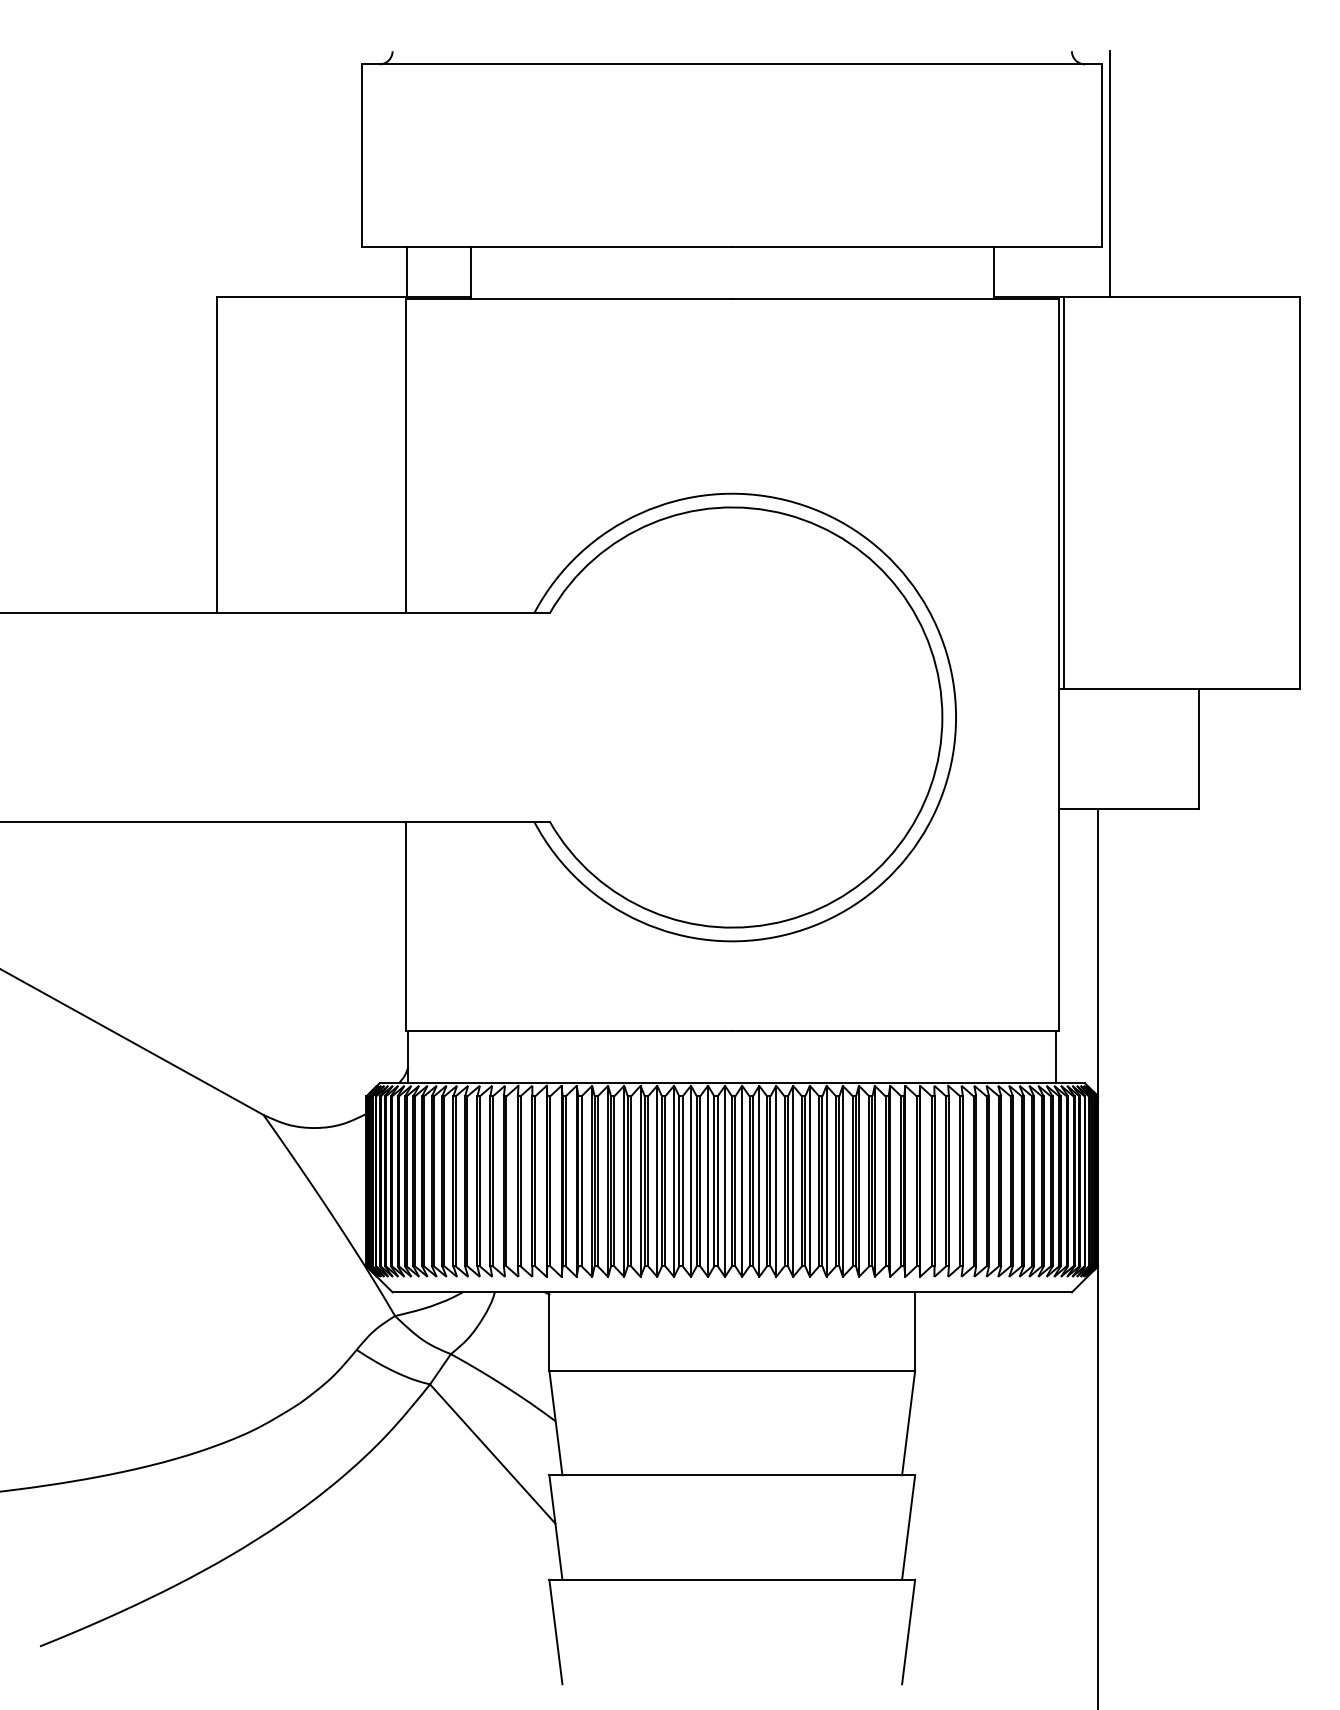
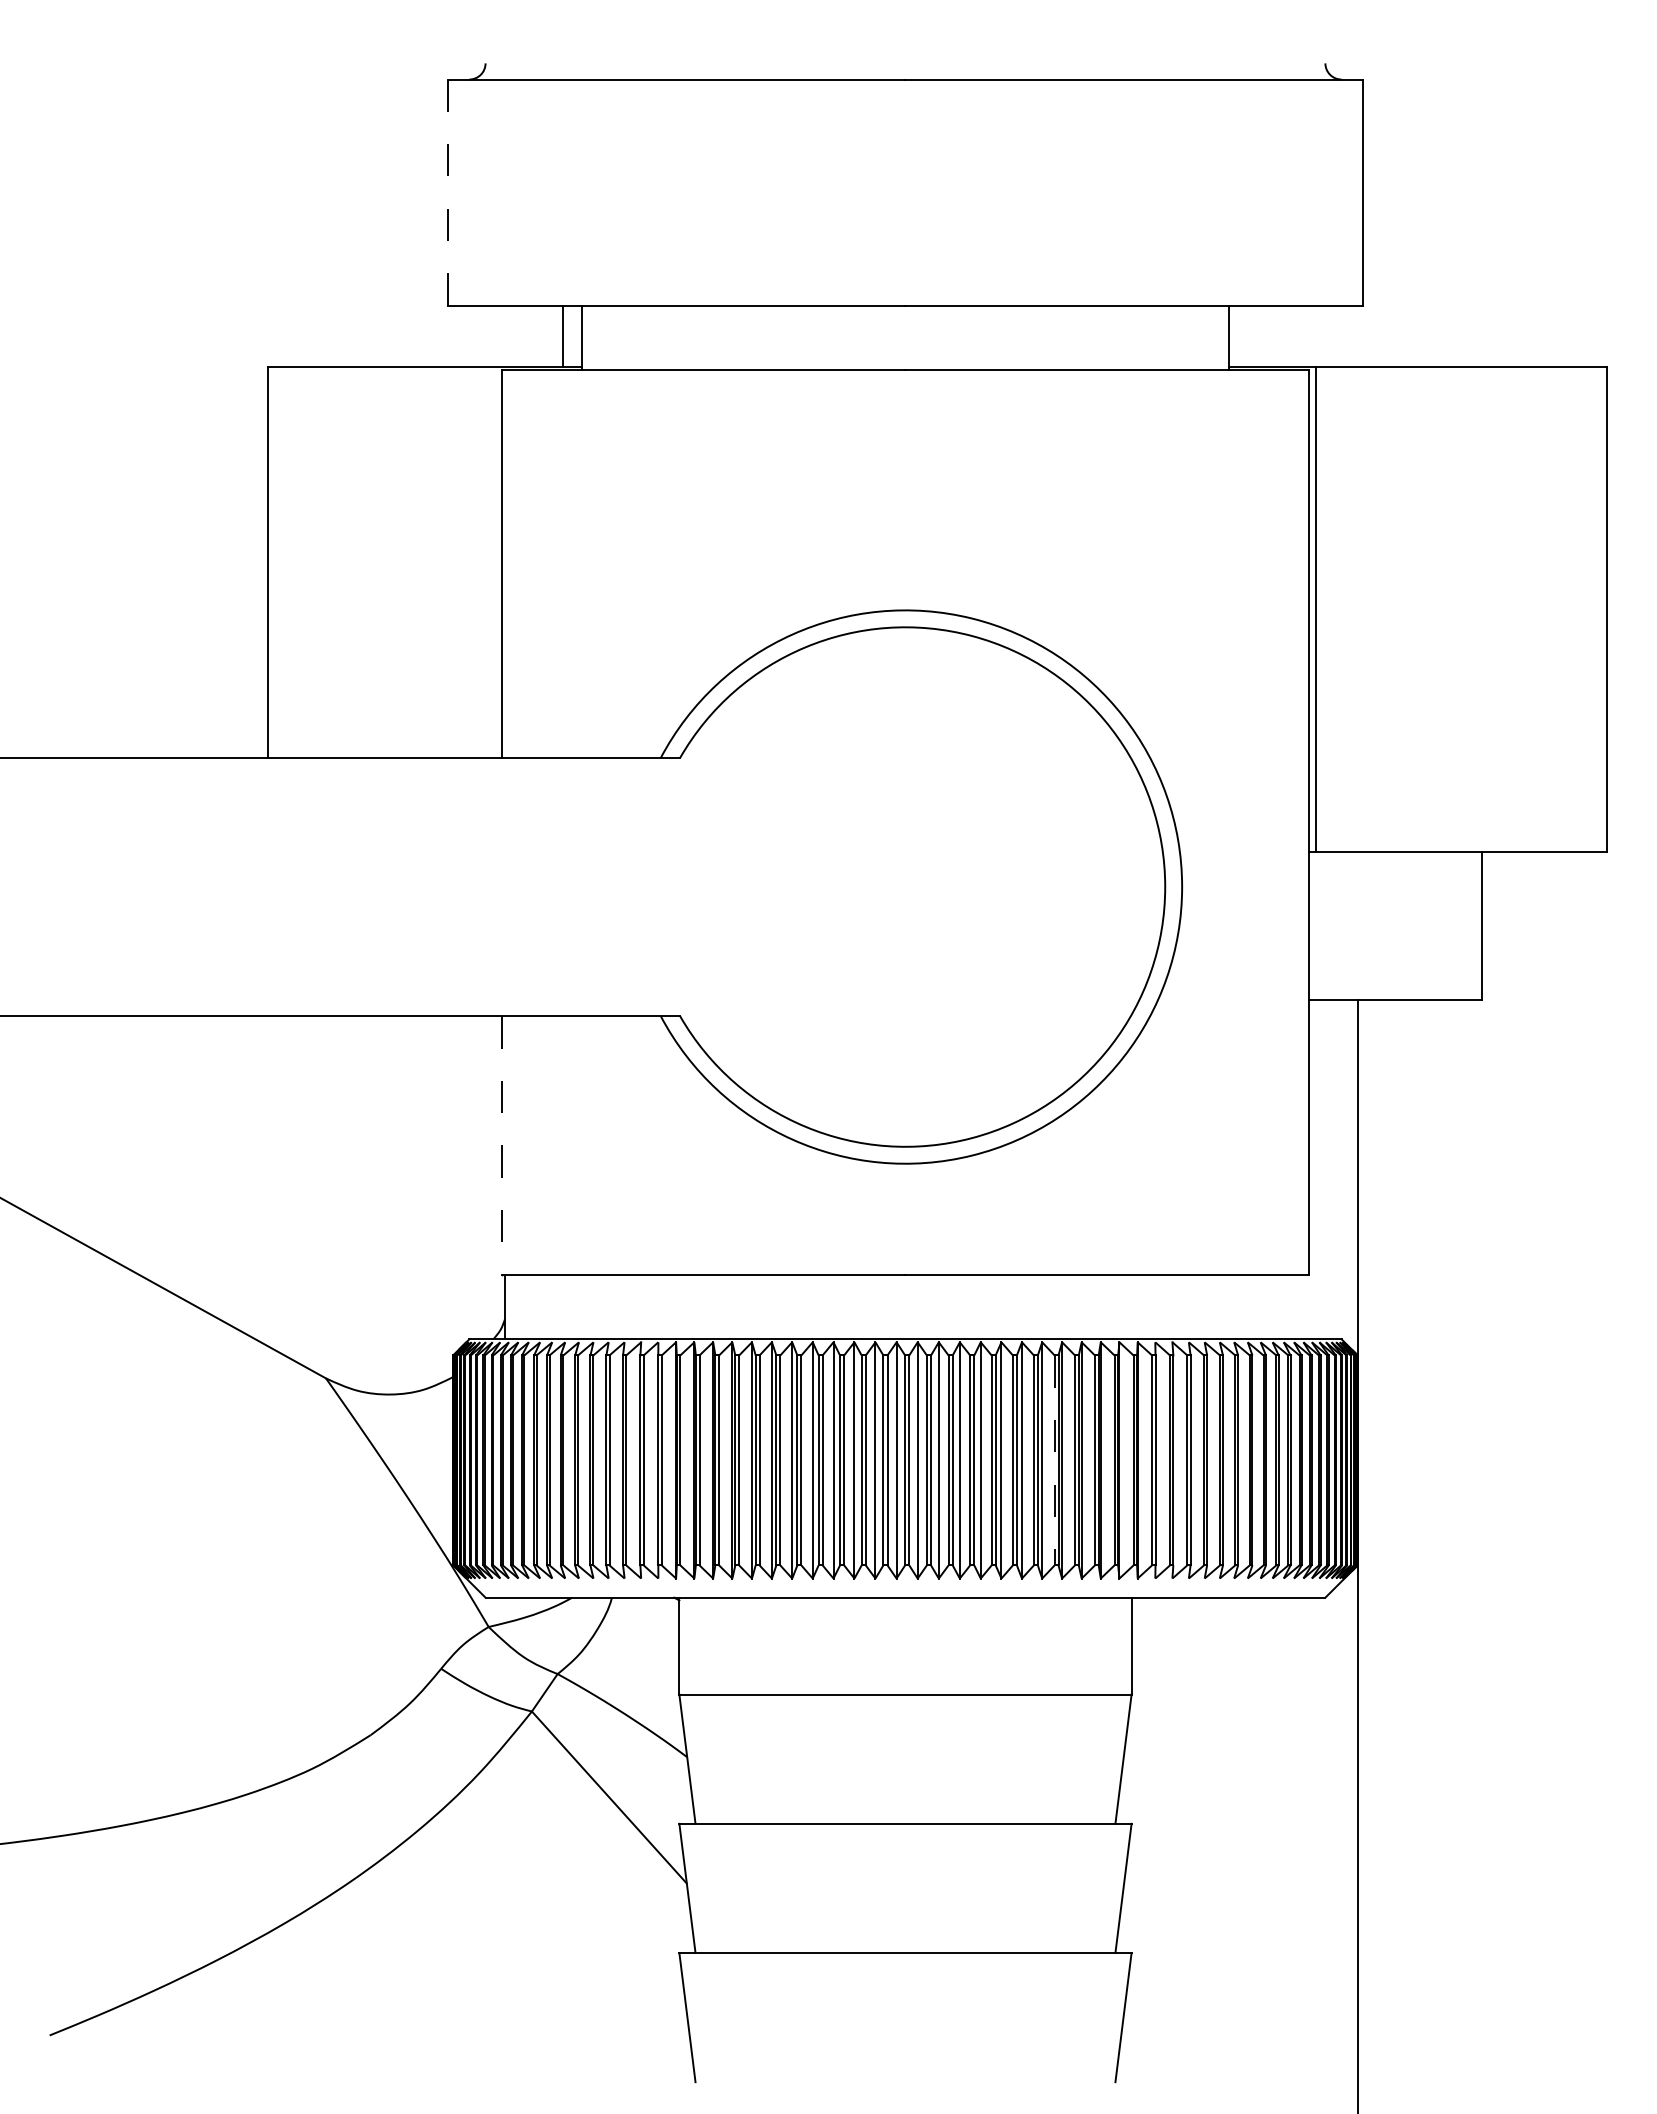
line: (361, 156) -> (447, 193), solid -> dashed
line: (1110, 174) -> (1372, 215), removed
line: (407, 272) -> (563, 336), moved
line: (405, 926) -> (501, 1145), solid -> dashed
line: (1056, 1056) -> (1306, 1306), removed
line: (852, 1181) -> (1054, 1460), solid -> dashed

